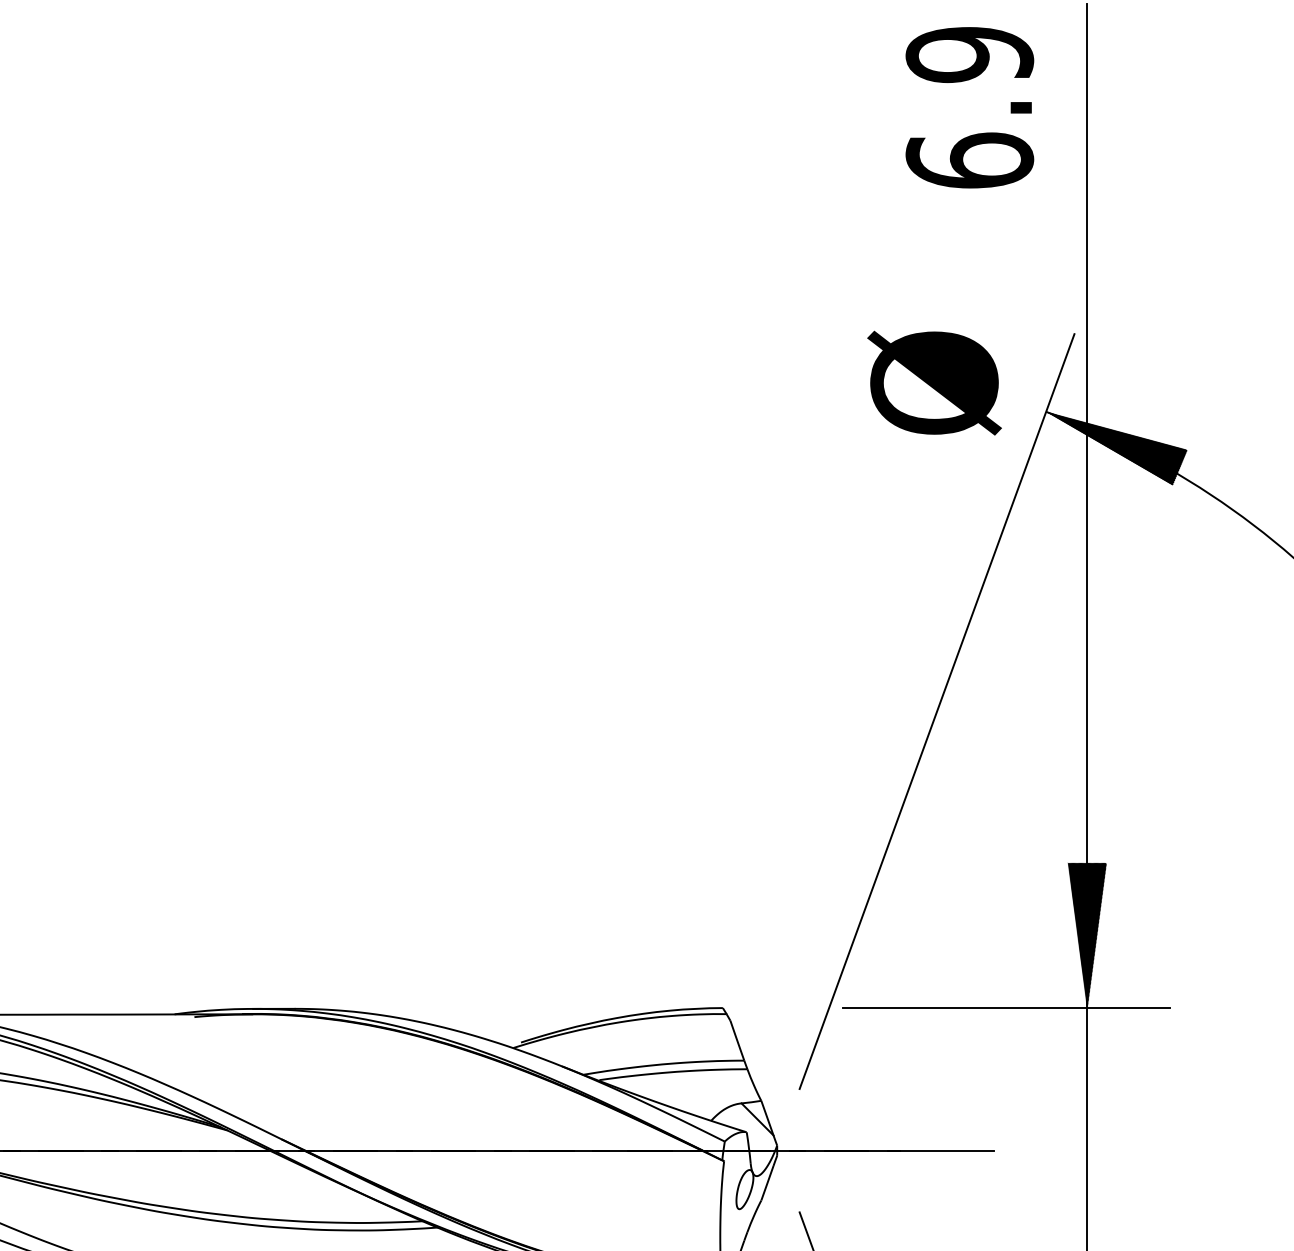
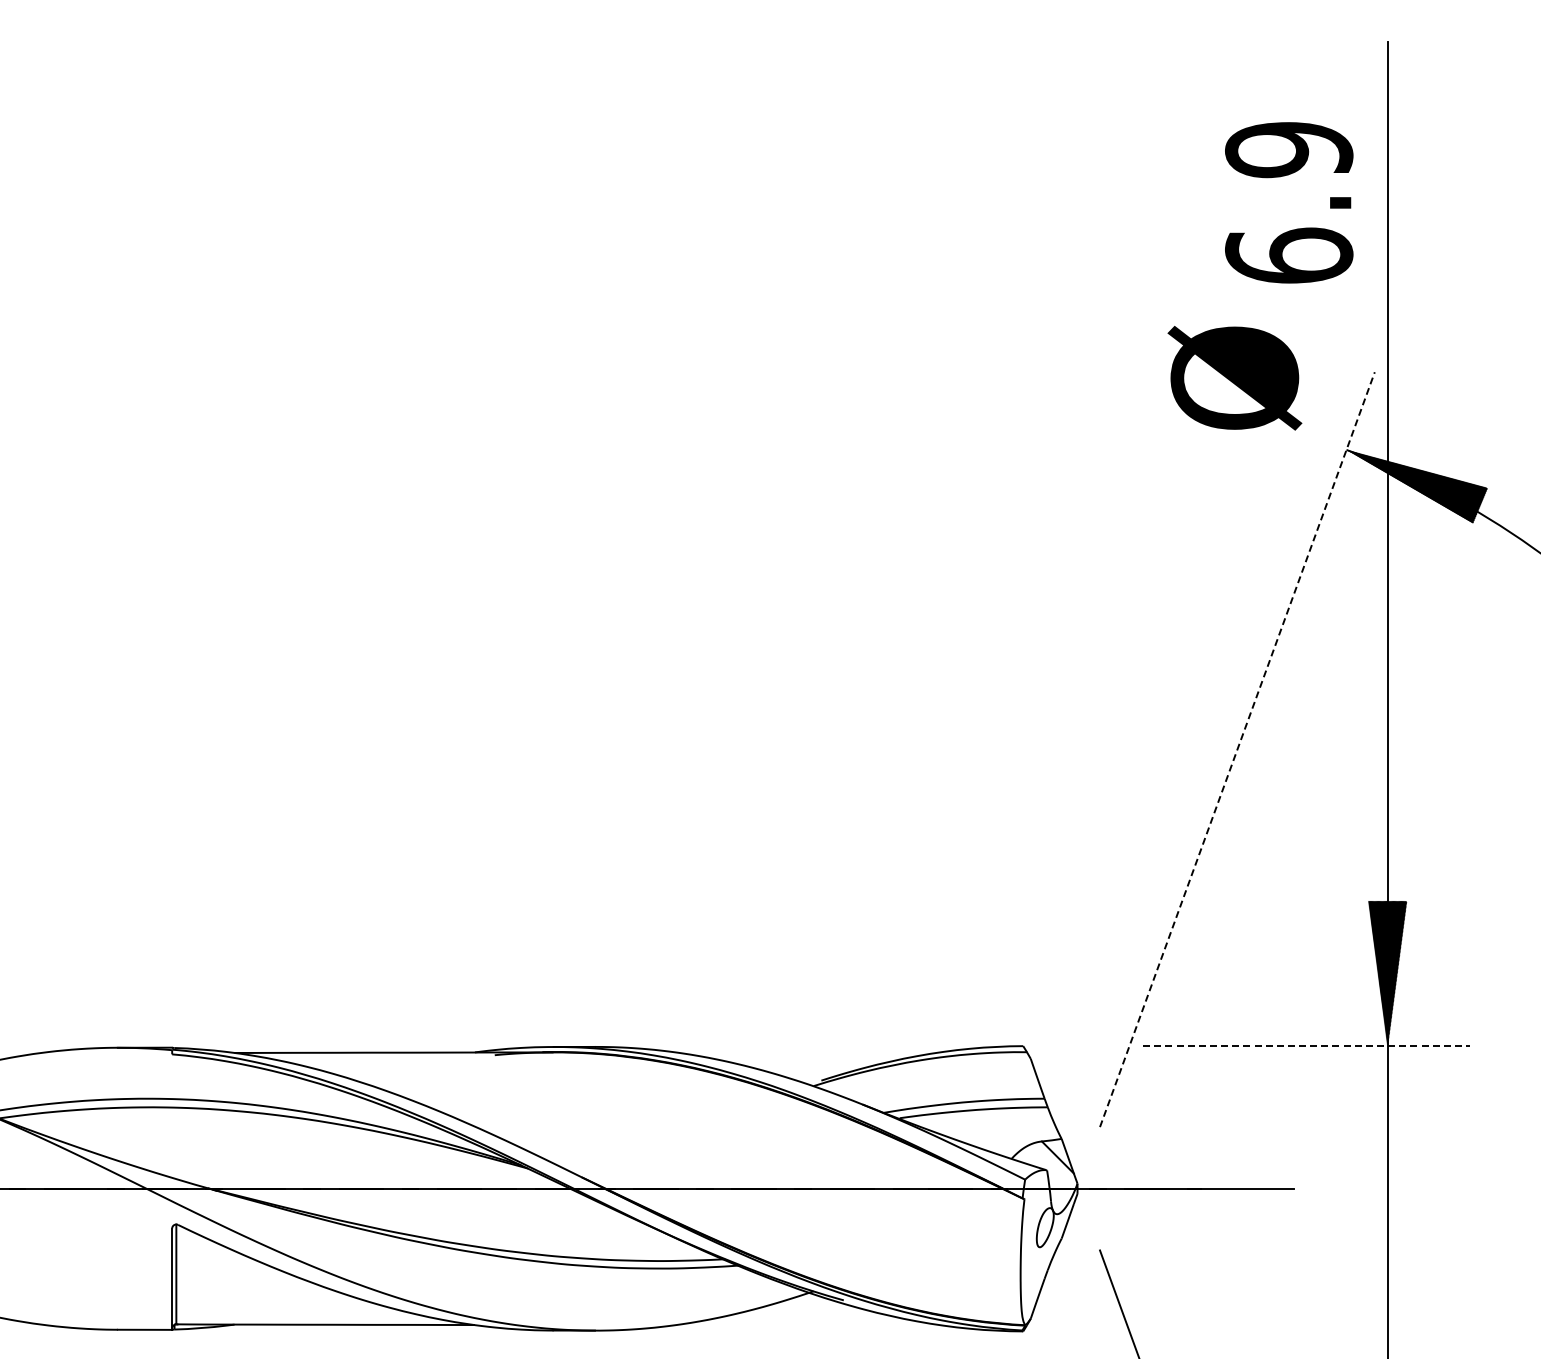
text: (970, 107) -> (1289, 202), moved
text: (934, 383) -> (1234, 378), moved
line: (937, 711) -> (1237, 749), solid -> dashed
line: (1006, 1008) -> (1306, 1046), solid -> dashed

